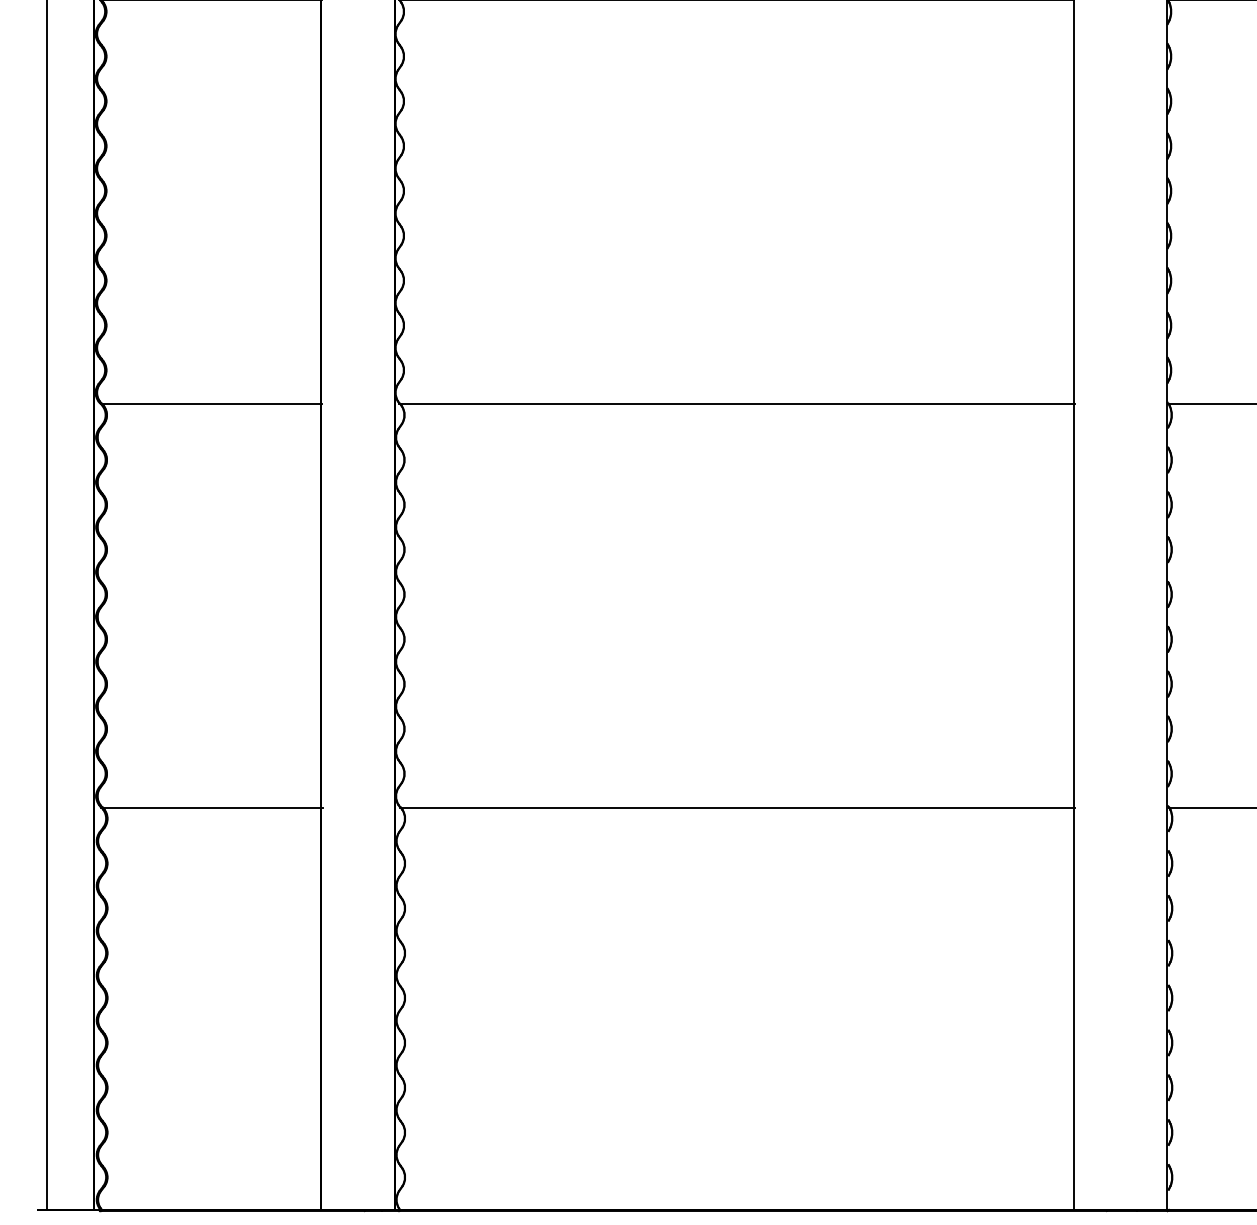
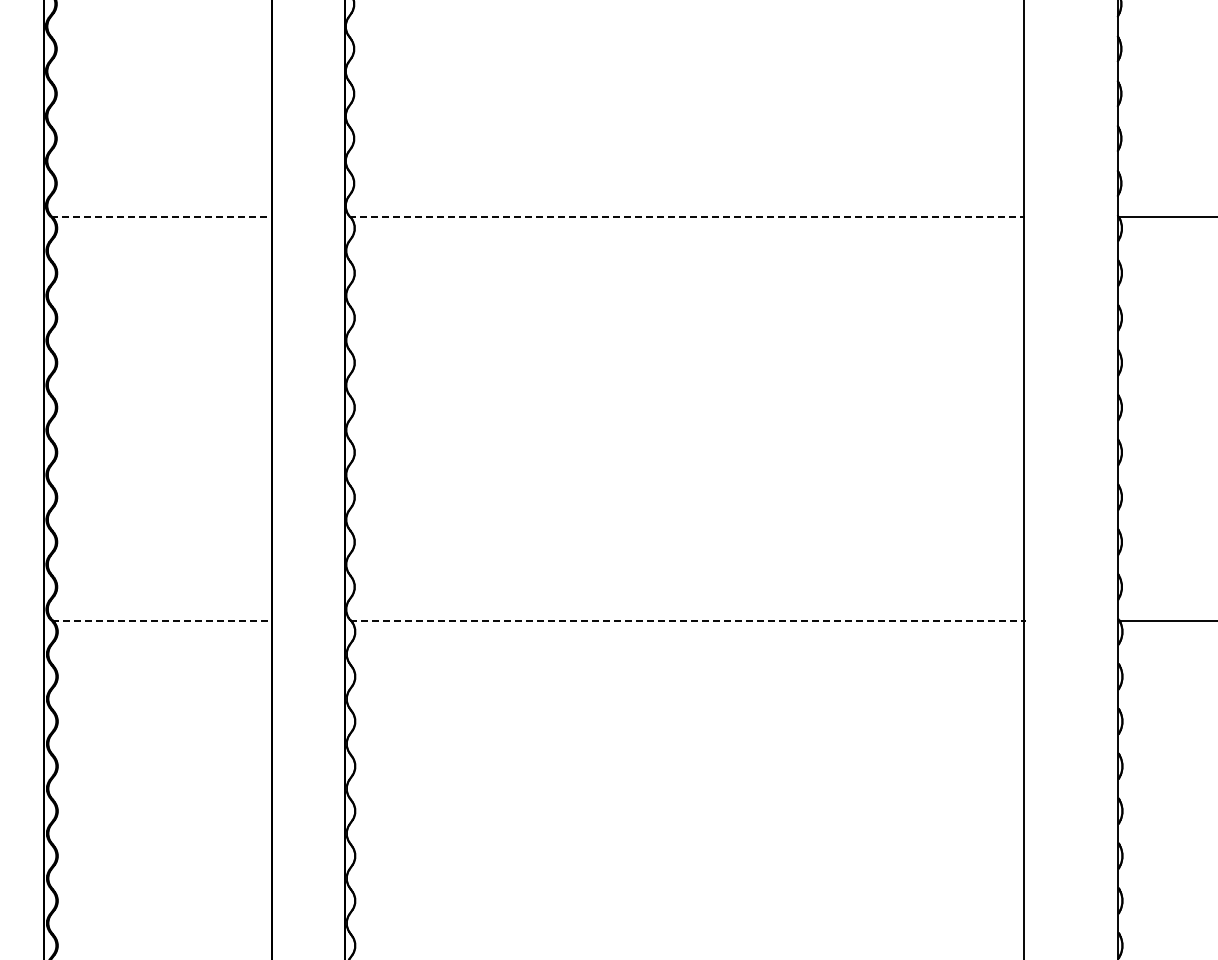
line: (211, 403) -> (161, 216), solid -> dashed
line: (737, 404) -> (687, 217), solid -> dashed
line: (212, 807) -> (162, 620), solid -> dashed
line: (737, 807) -> (687, 620), solid -> dashed

